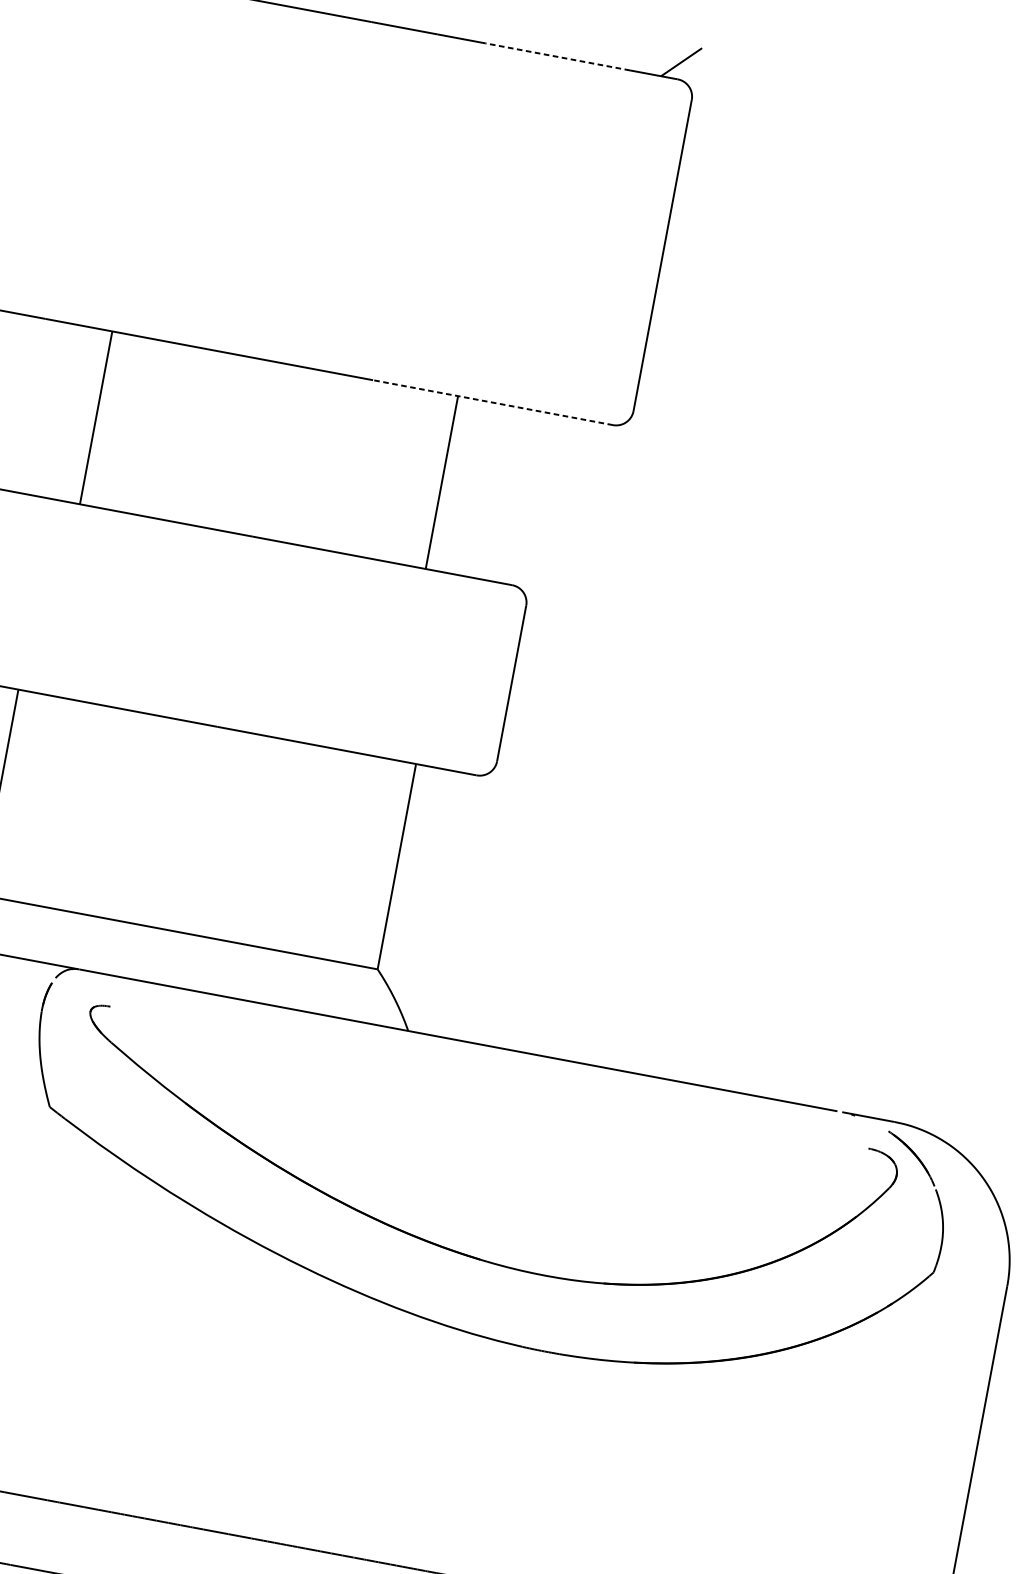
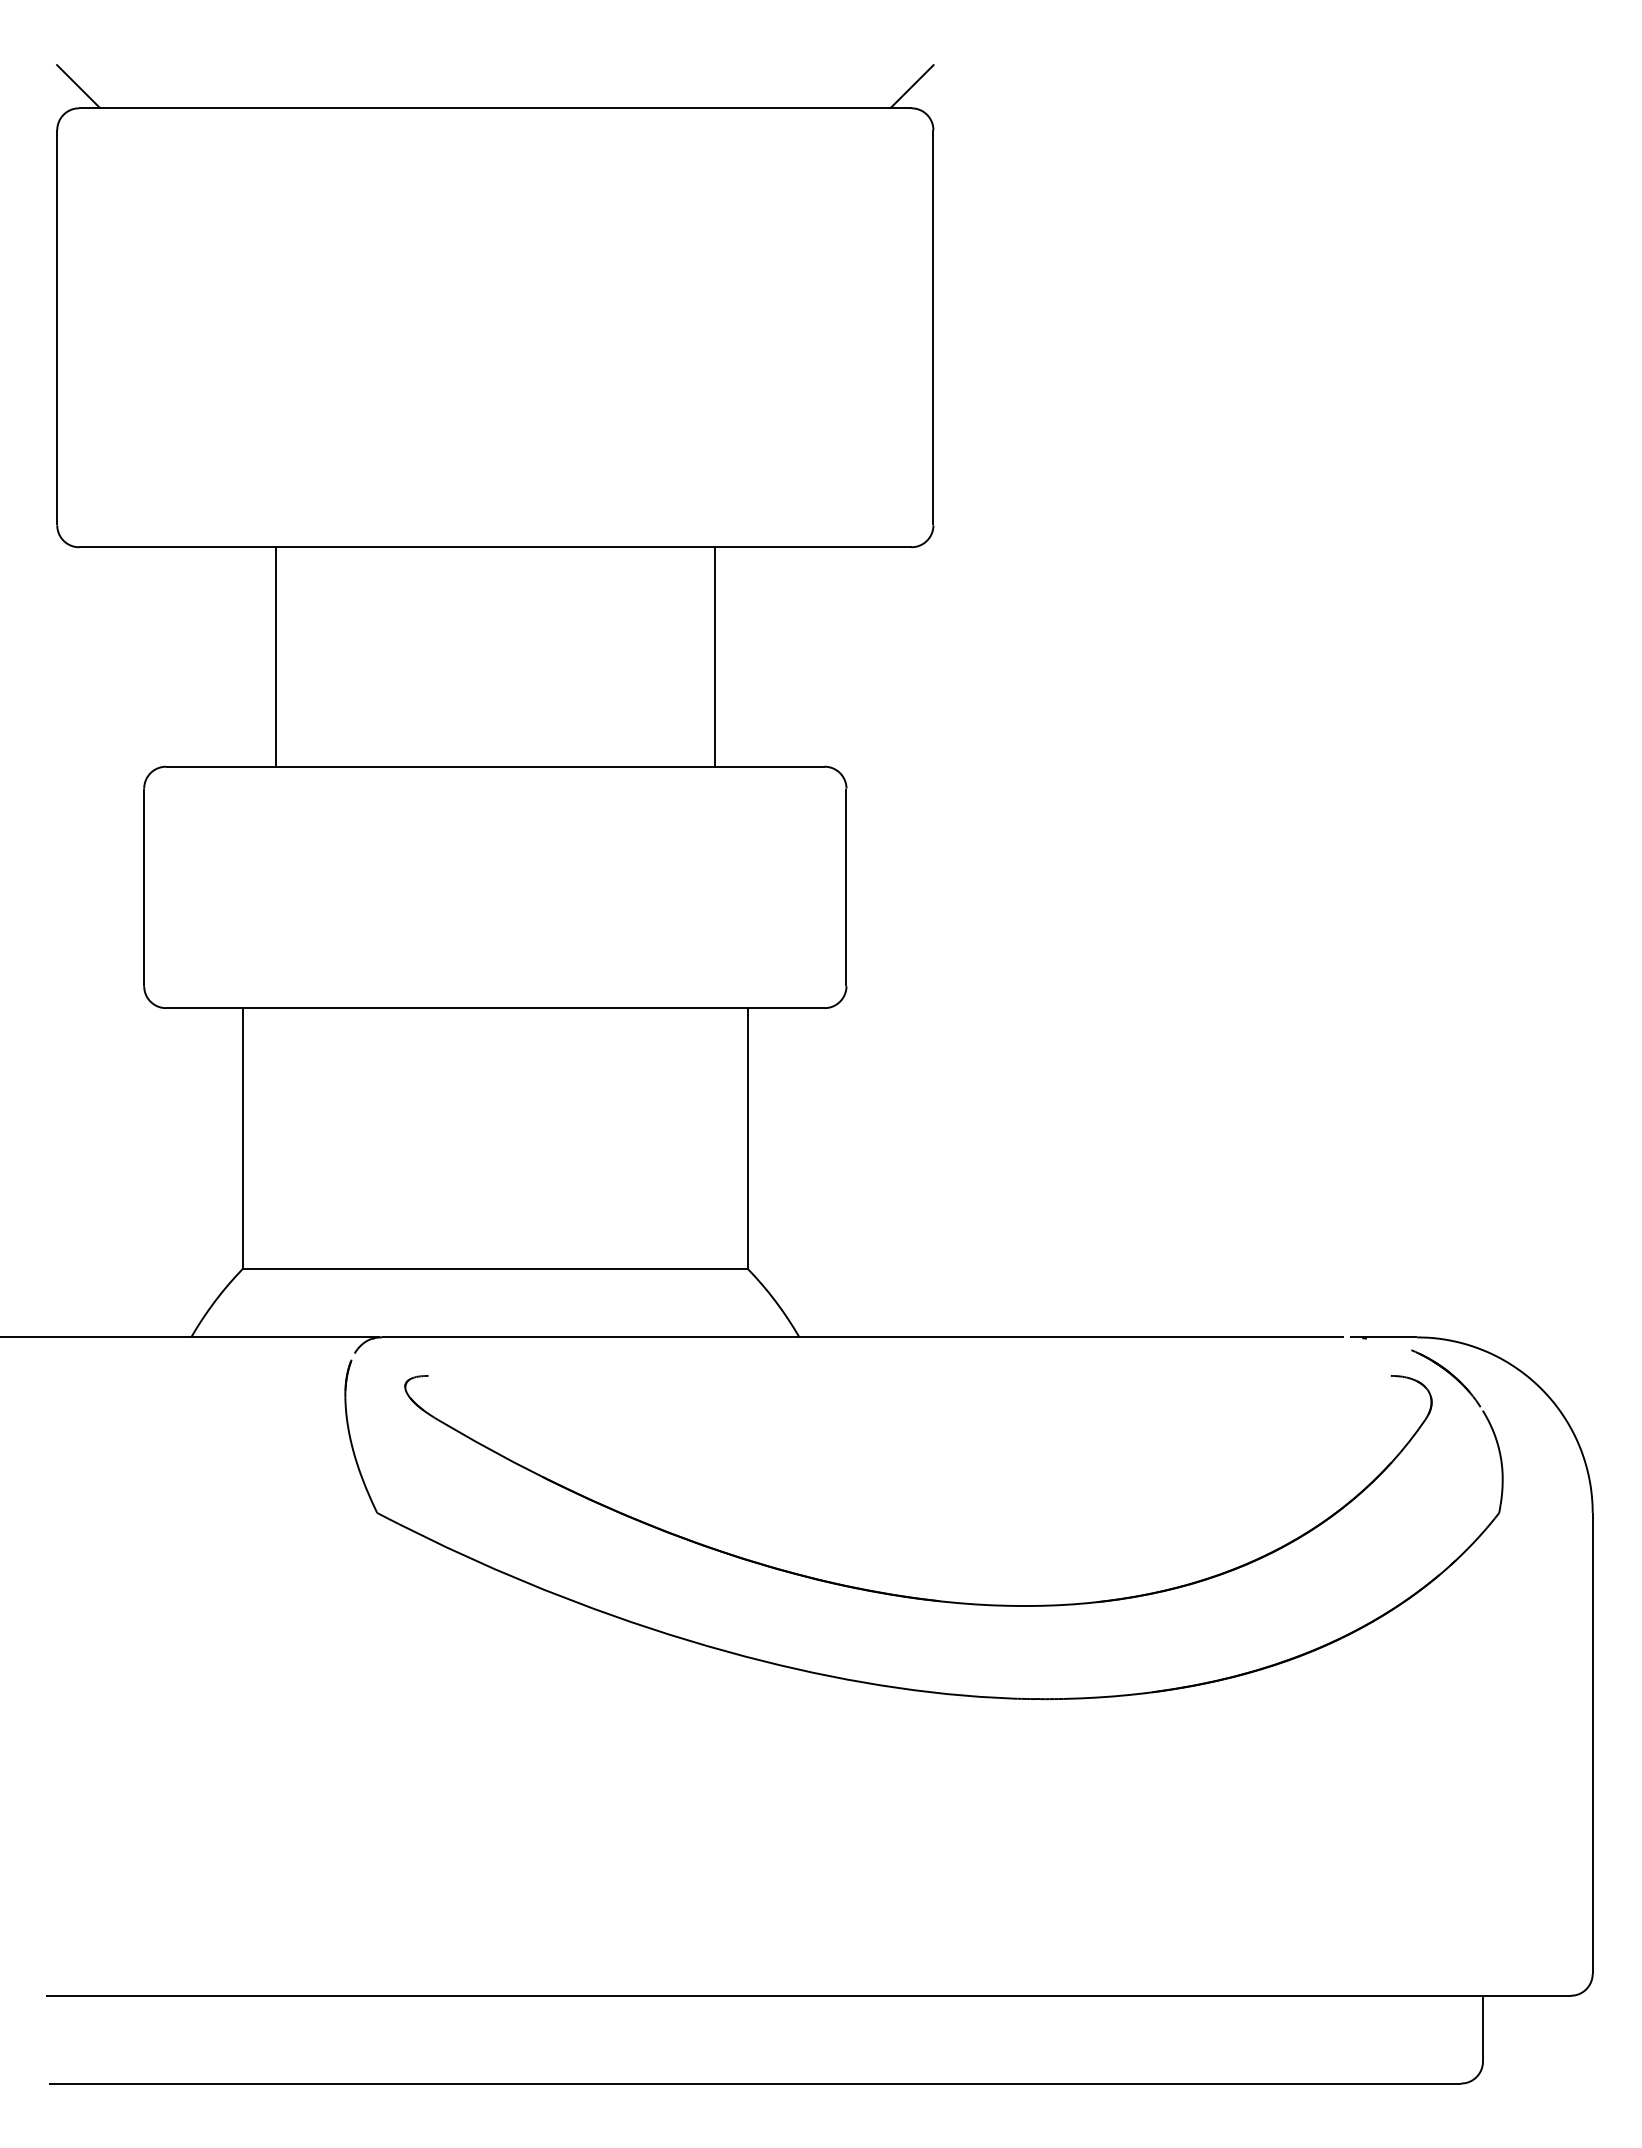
line: (557, 57) -> (759, 108), dashed -> solid
line: (492, 402) -> (758, 547), dashed -> solid

